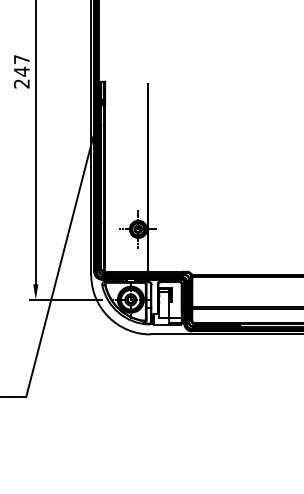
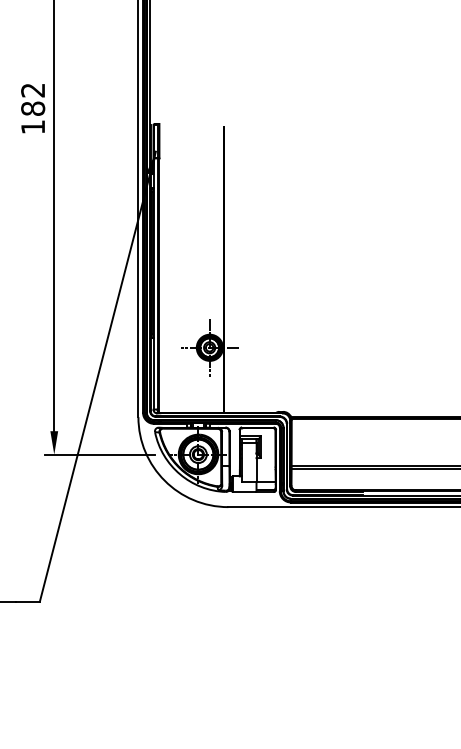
text: (21, 71) -> (32, 108), 247 -> 182

